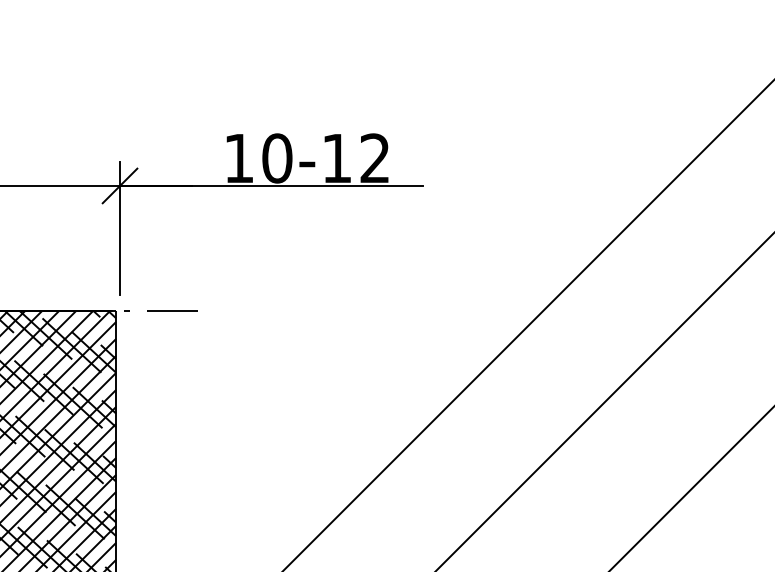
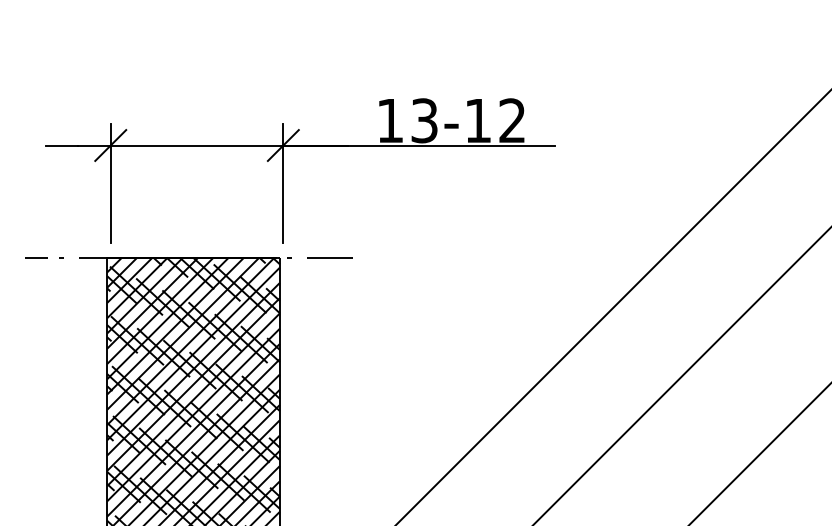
text: (277, 158) -> (424, 120), 10-12 -> 13-12

